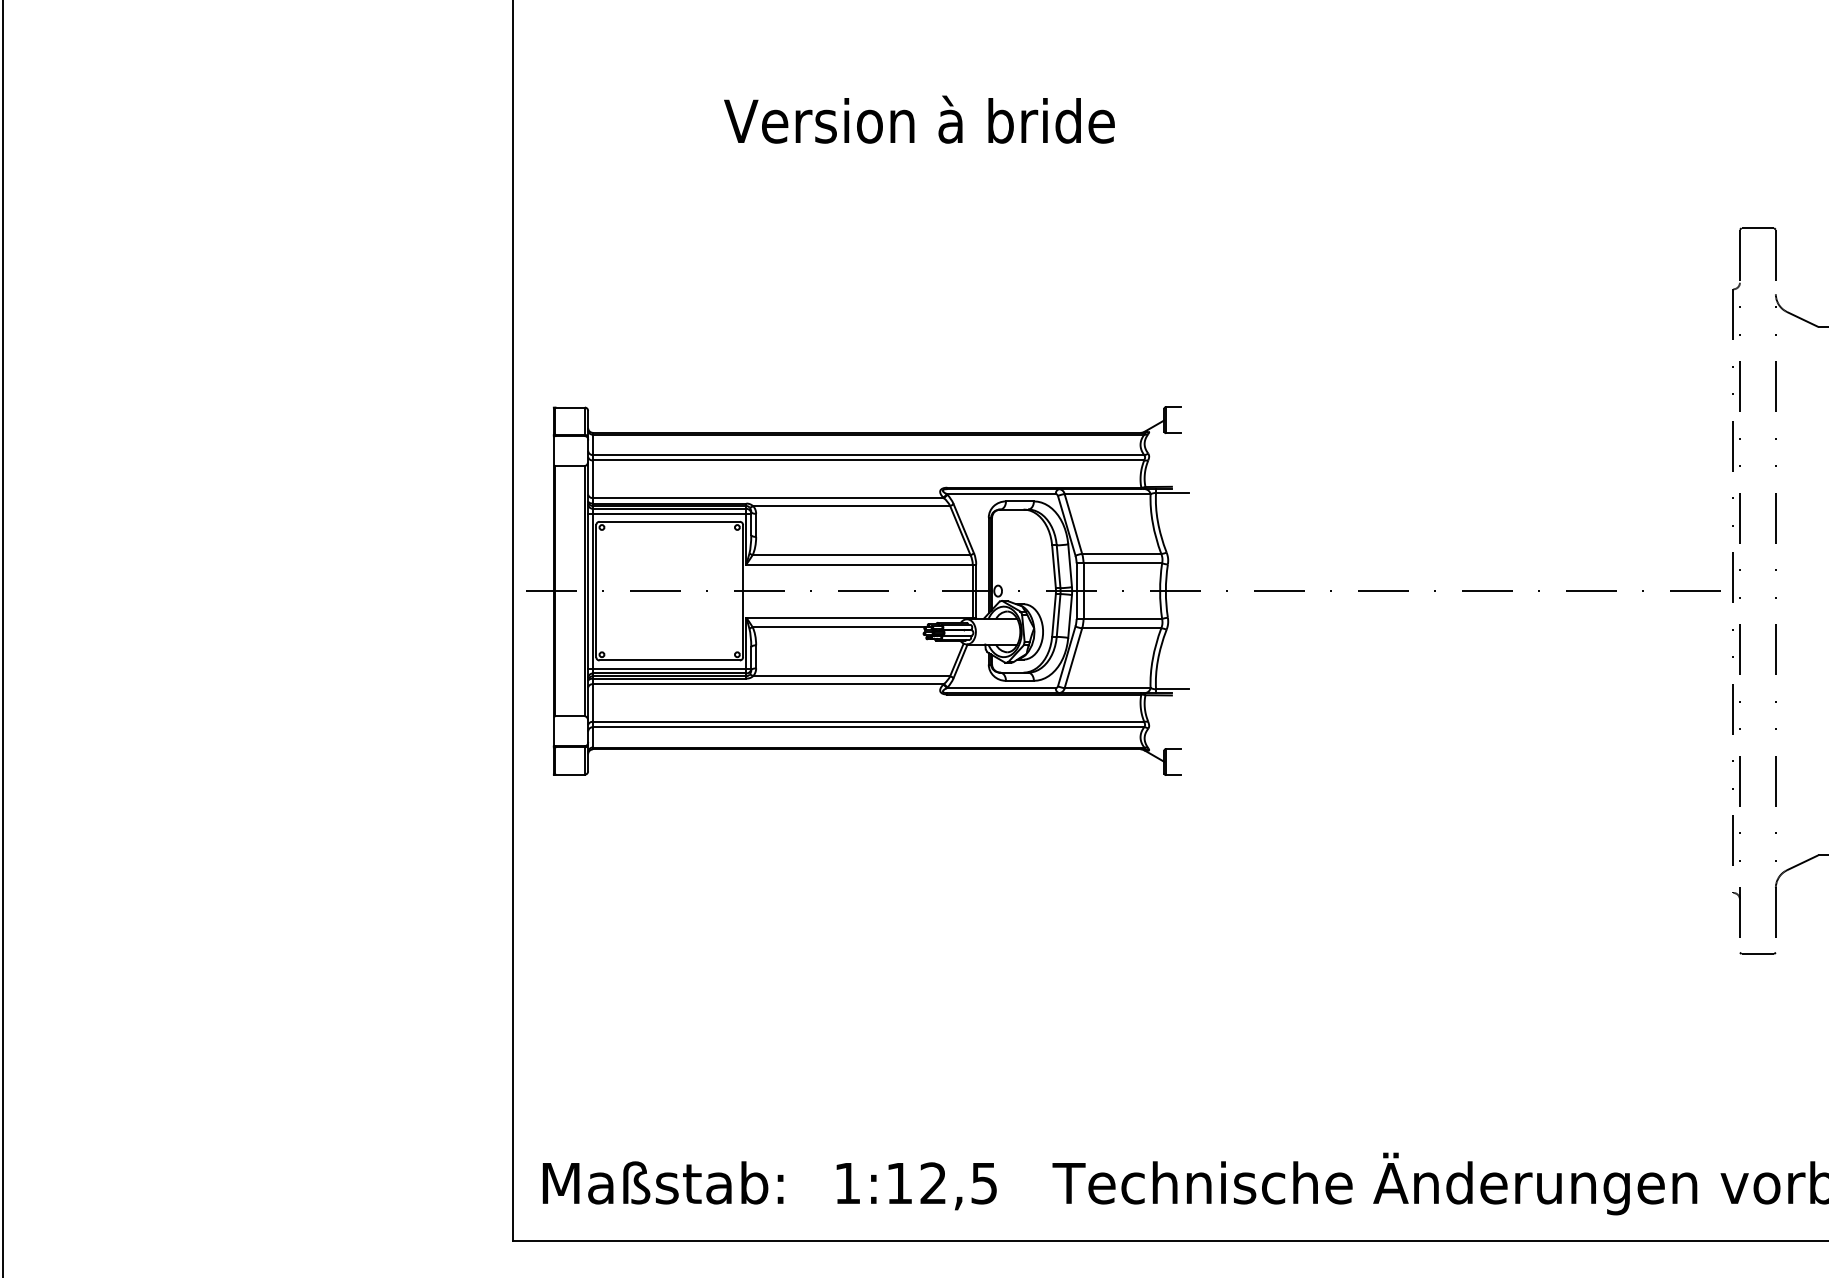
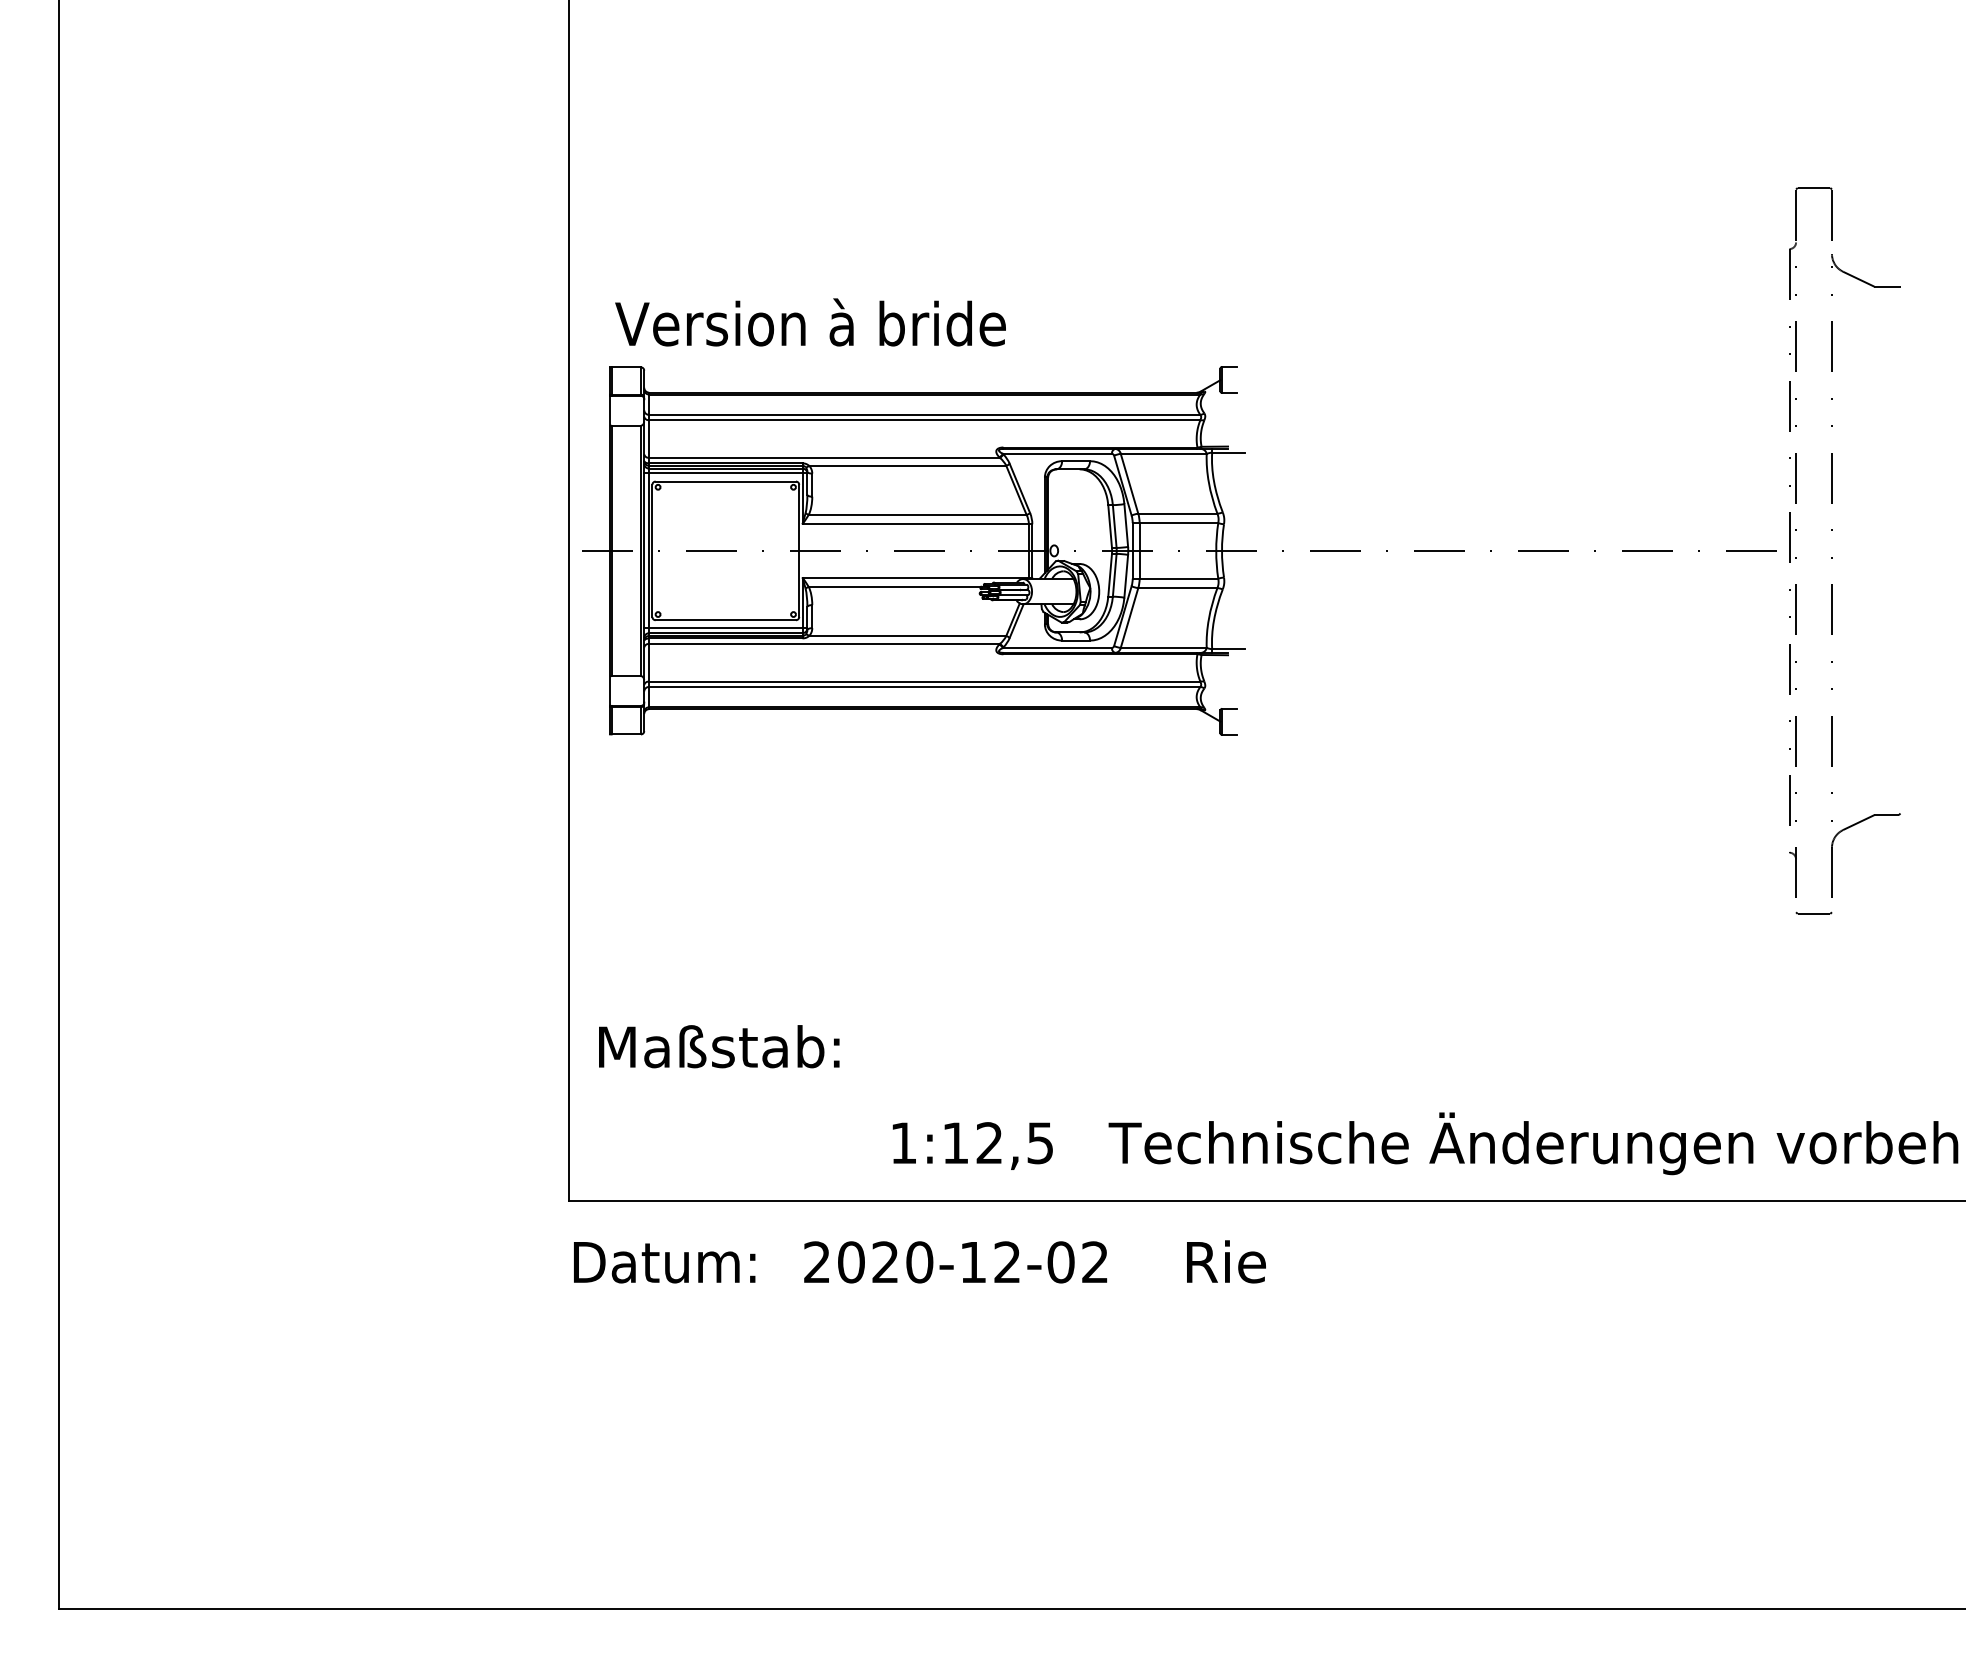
text: (919, 119) -> (810, 322), moved
text: (663, 1182) -> (719, 1046), moved

